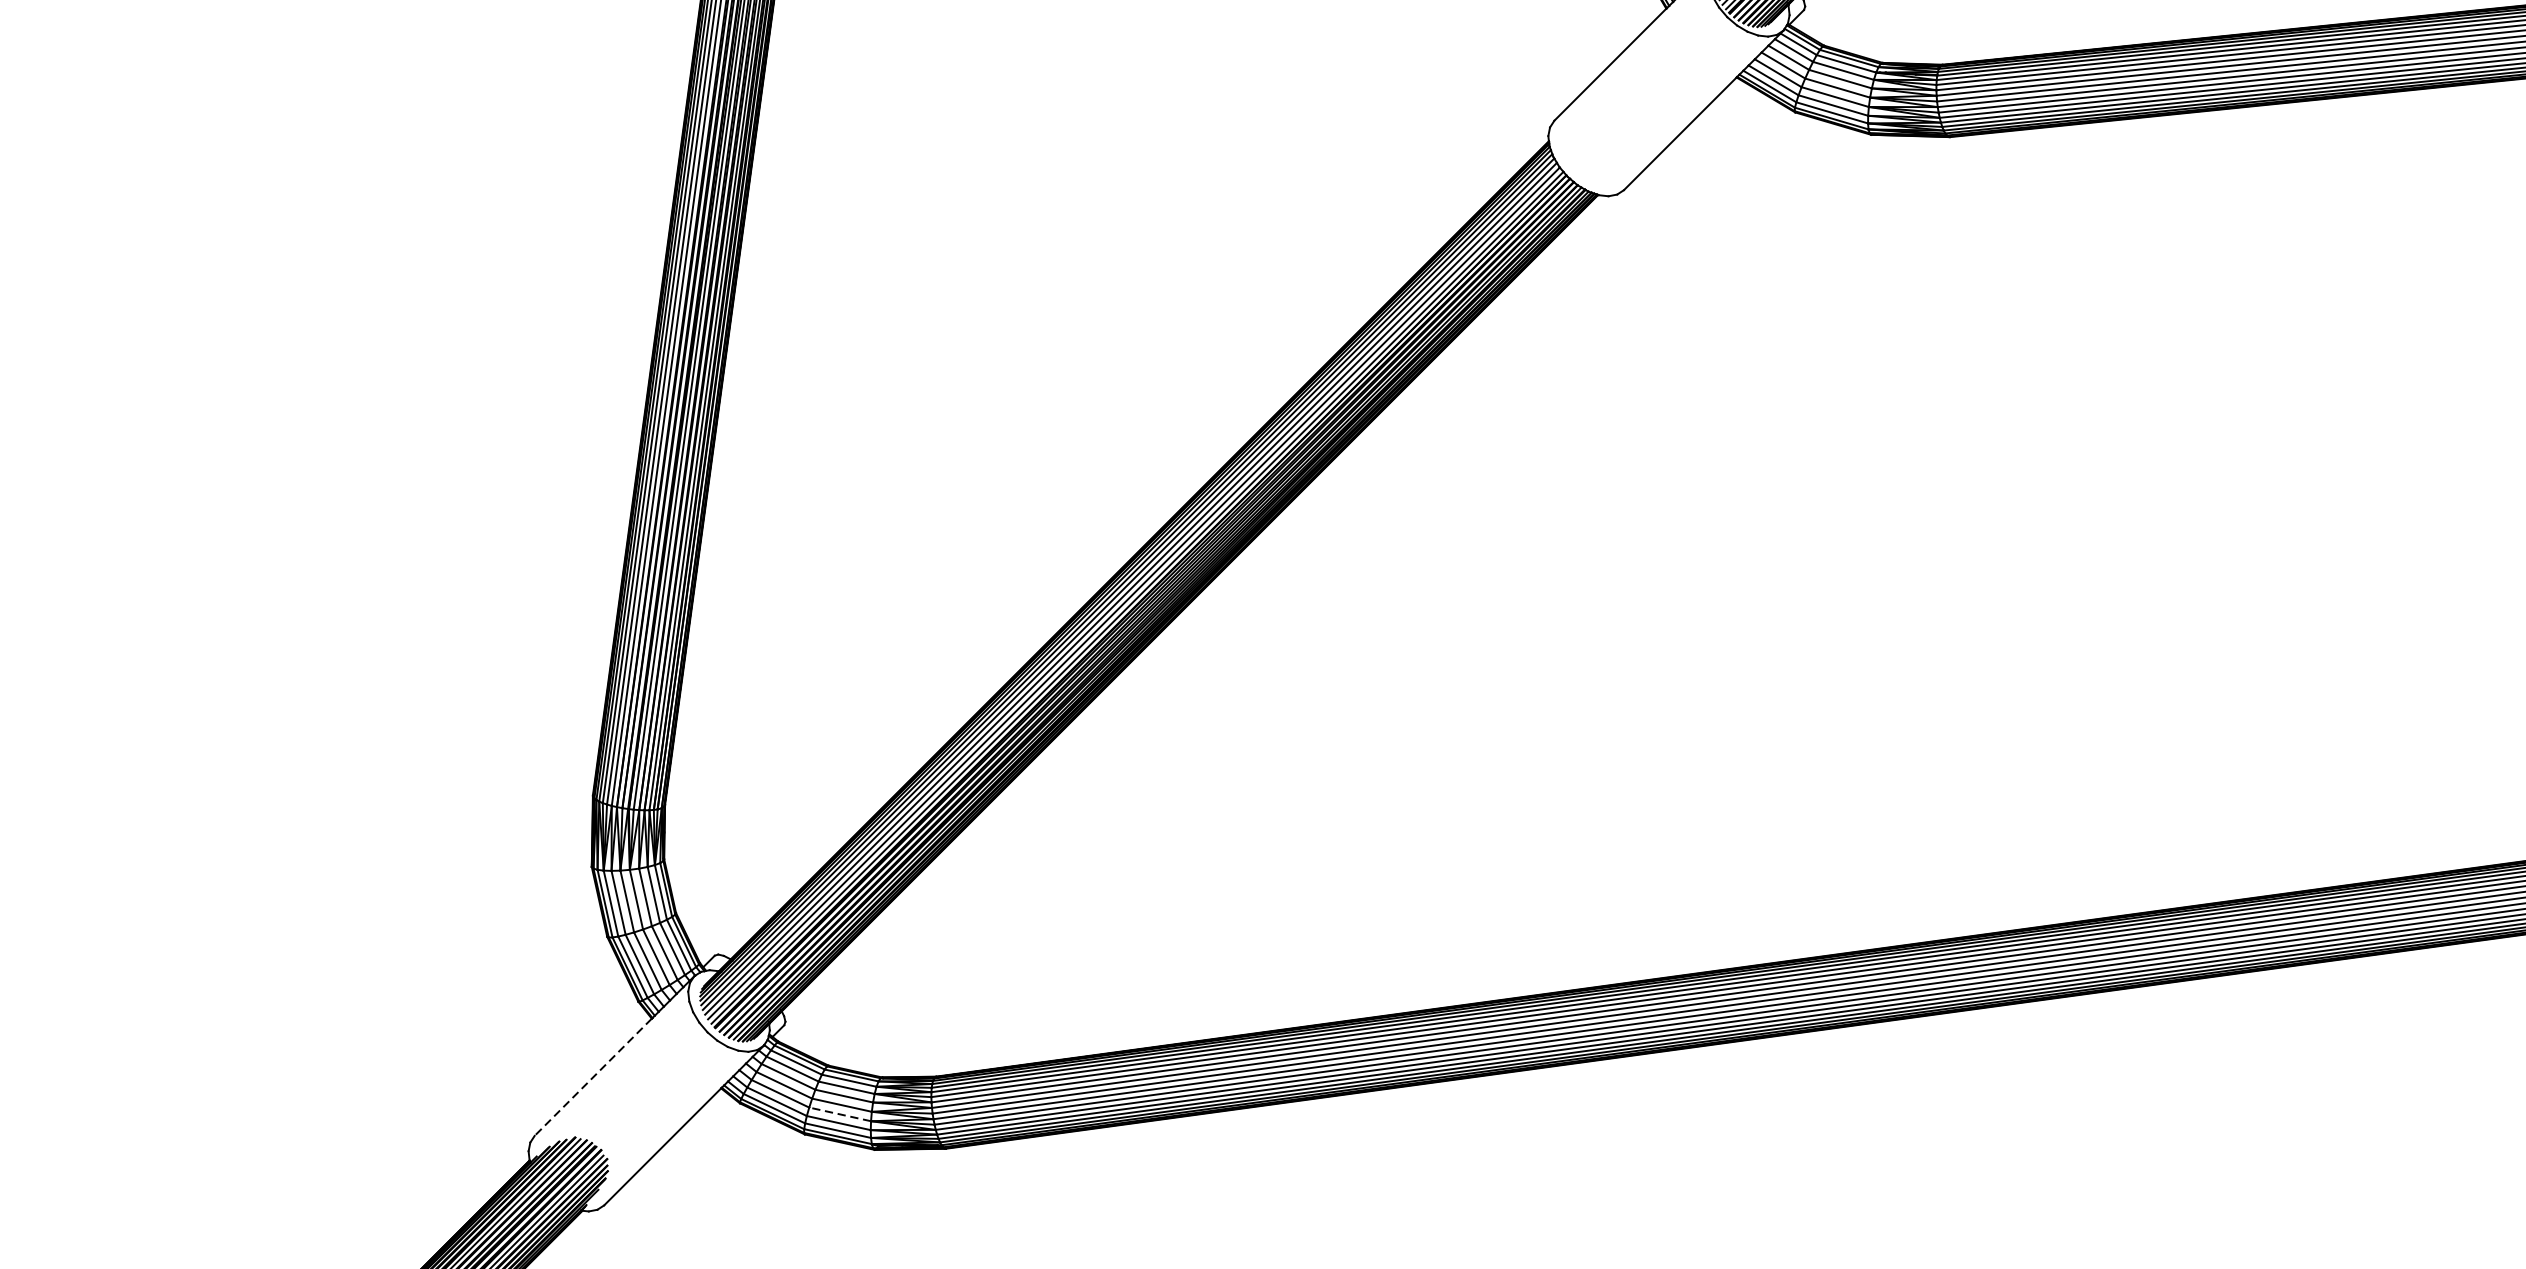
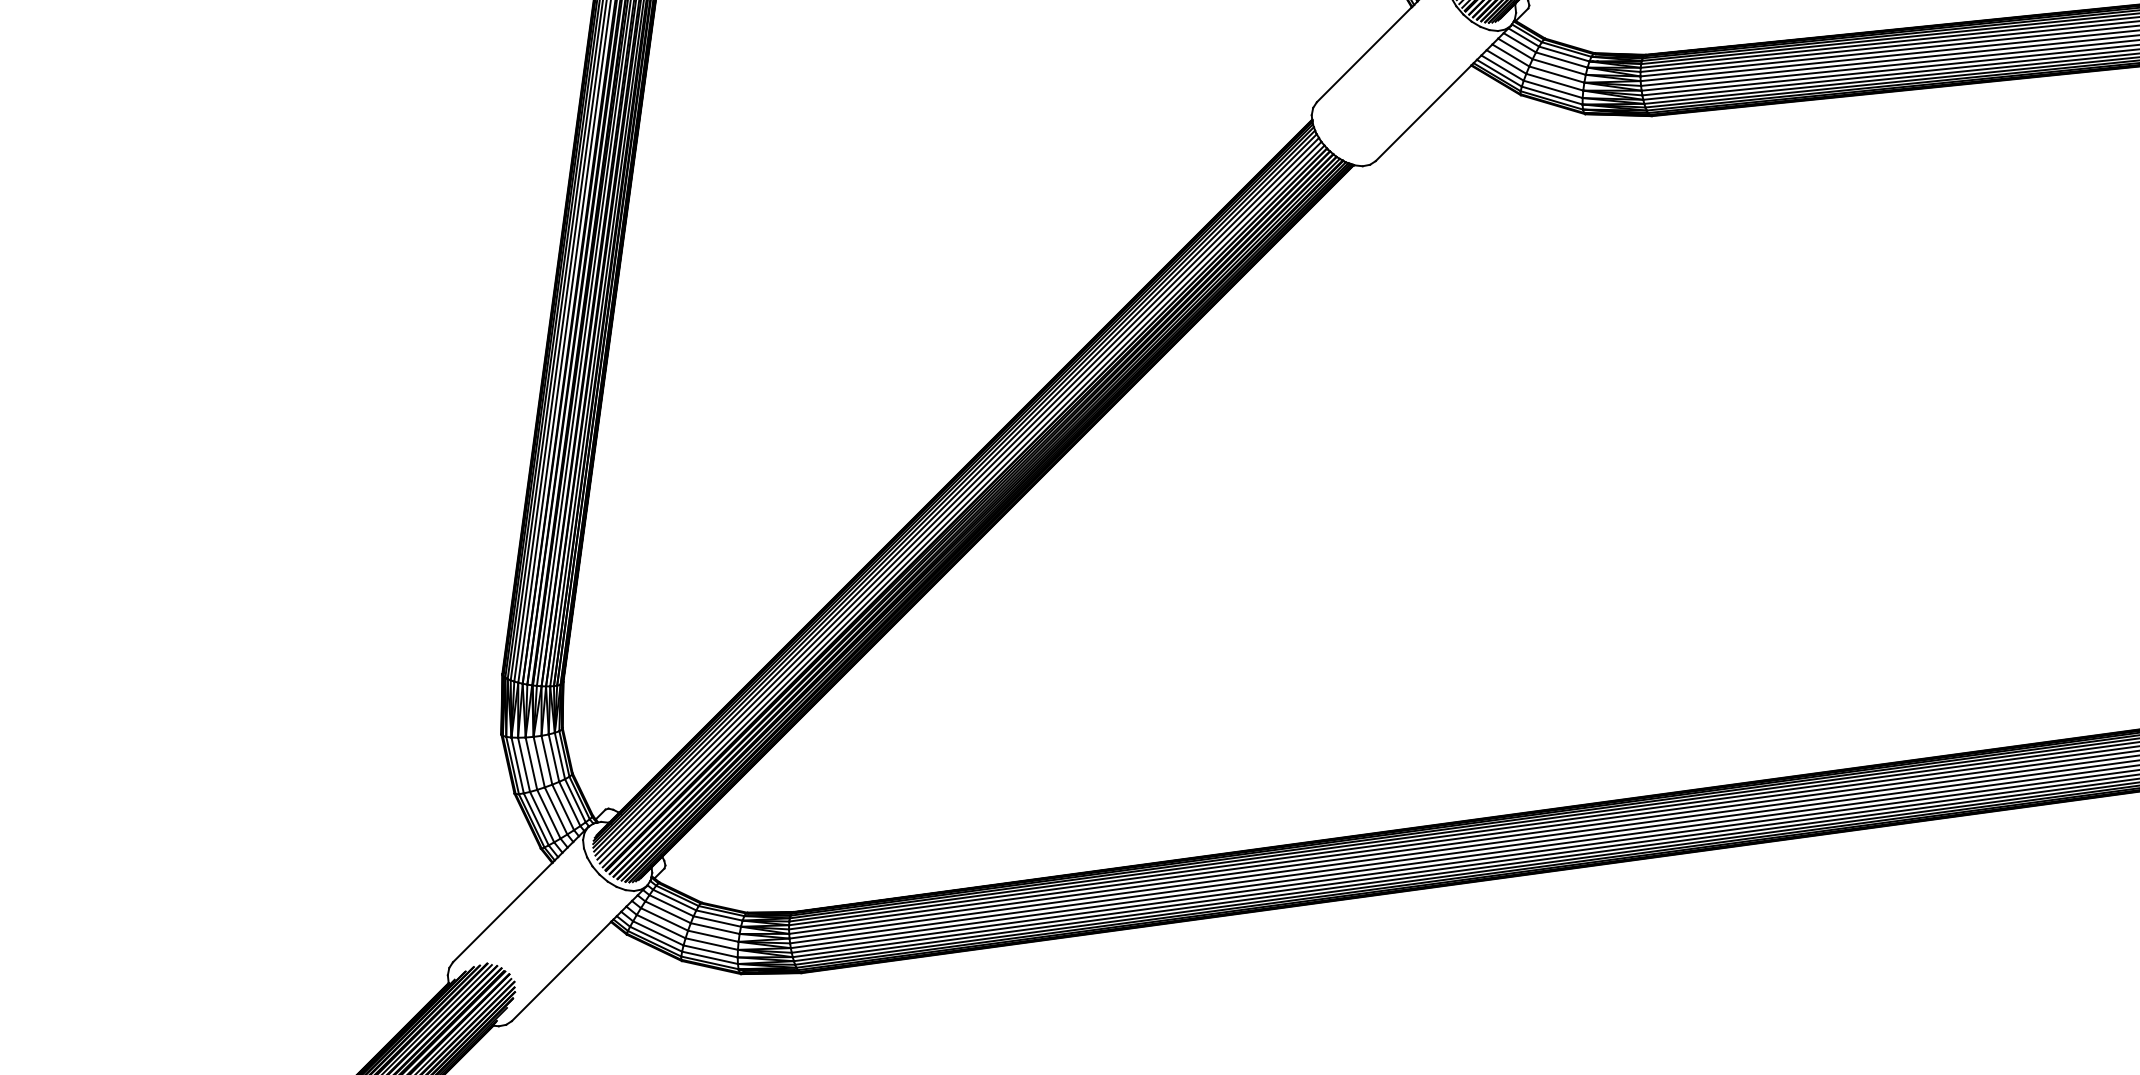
line: (593, 1077) -> (502, 912), dashed -> solid
line: (839, 1114) -> (711, 944), dashed -> solid

